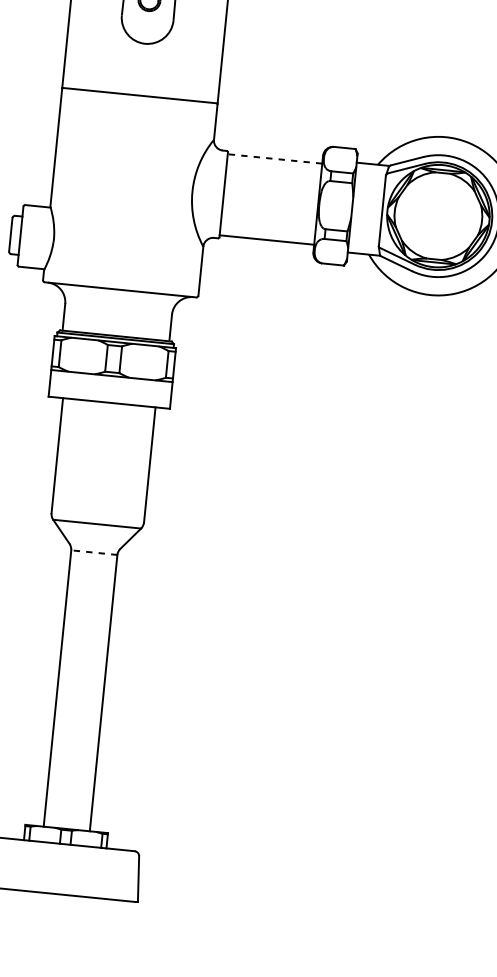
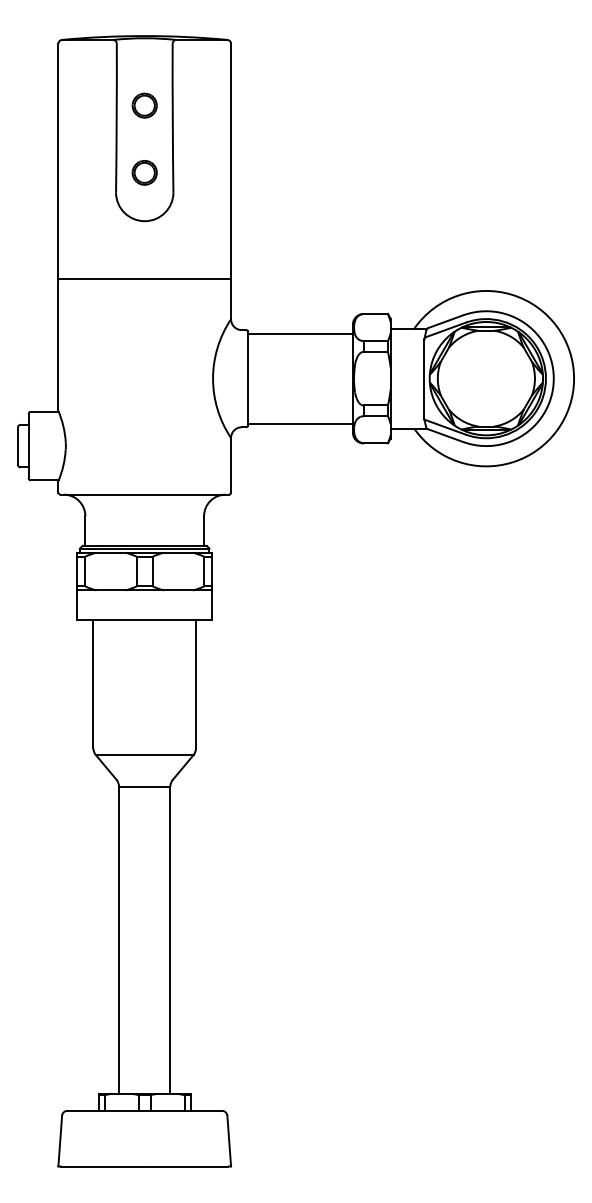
line: (275, 158) -> (300, 333), dashed -> solid
line: (94, 552) -> (144, 786), dashed -> solid

